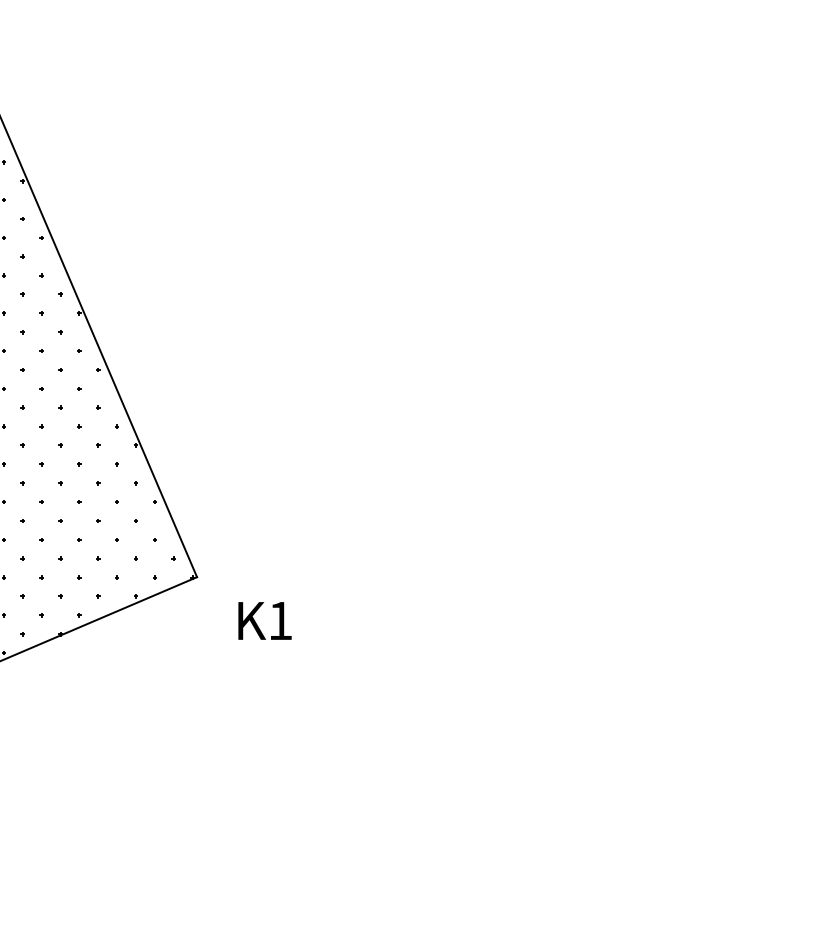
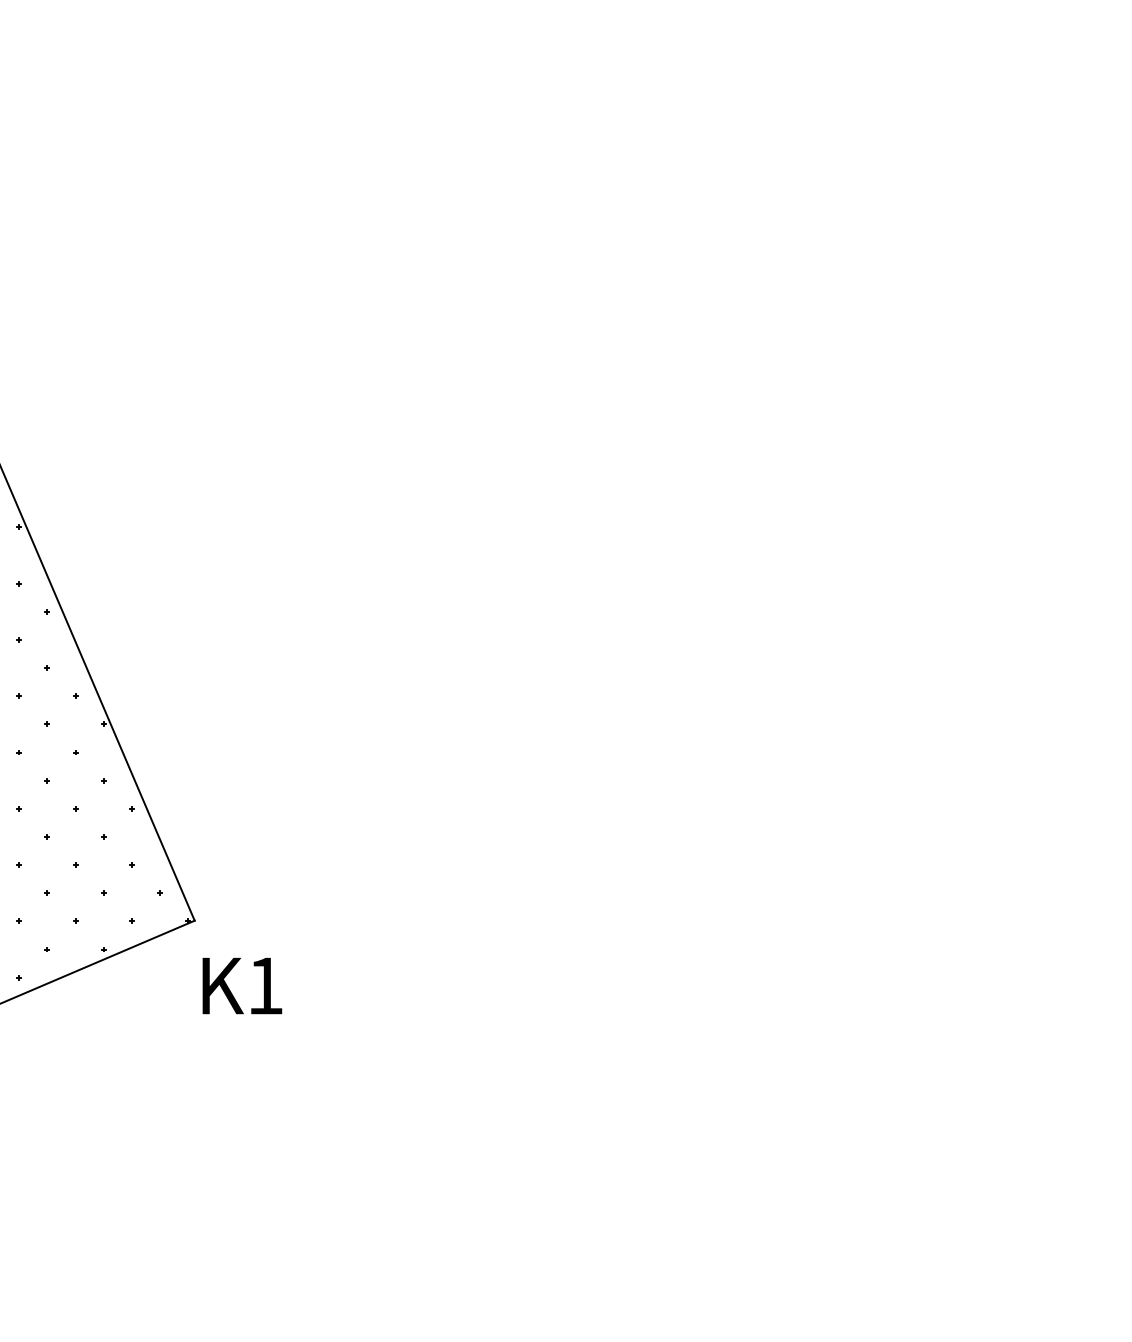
text: (264, 620) -> (241, 985), moved

